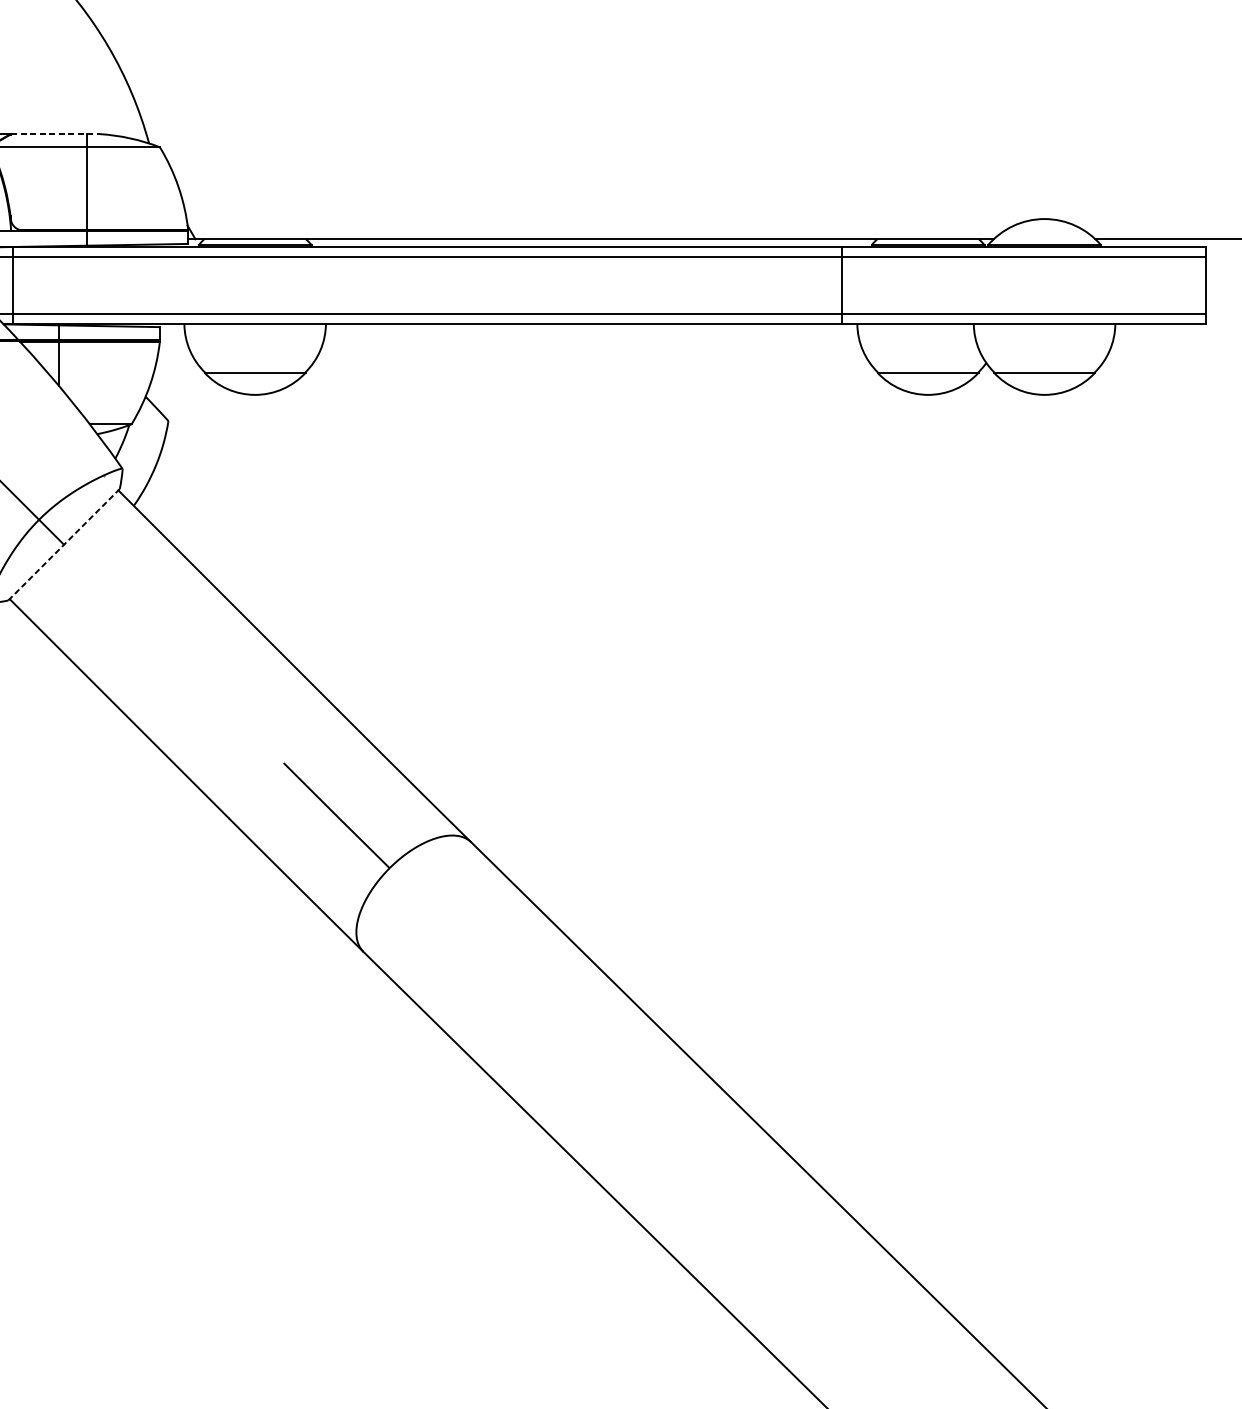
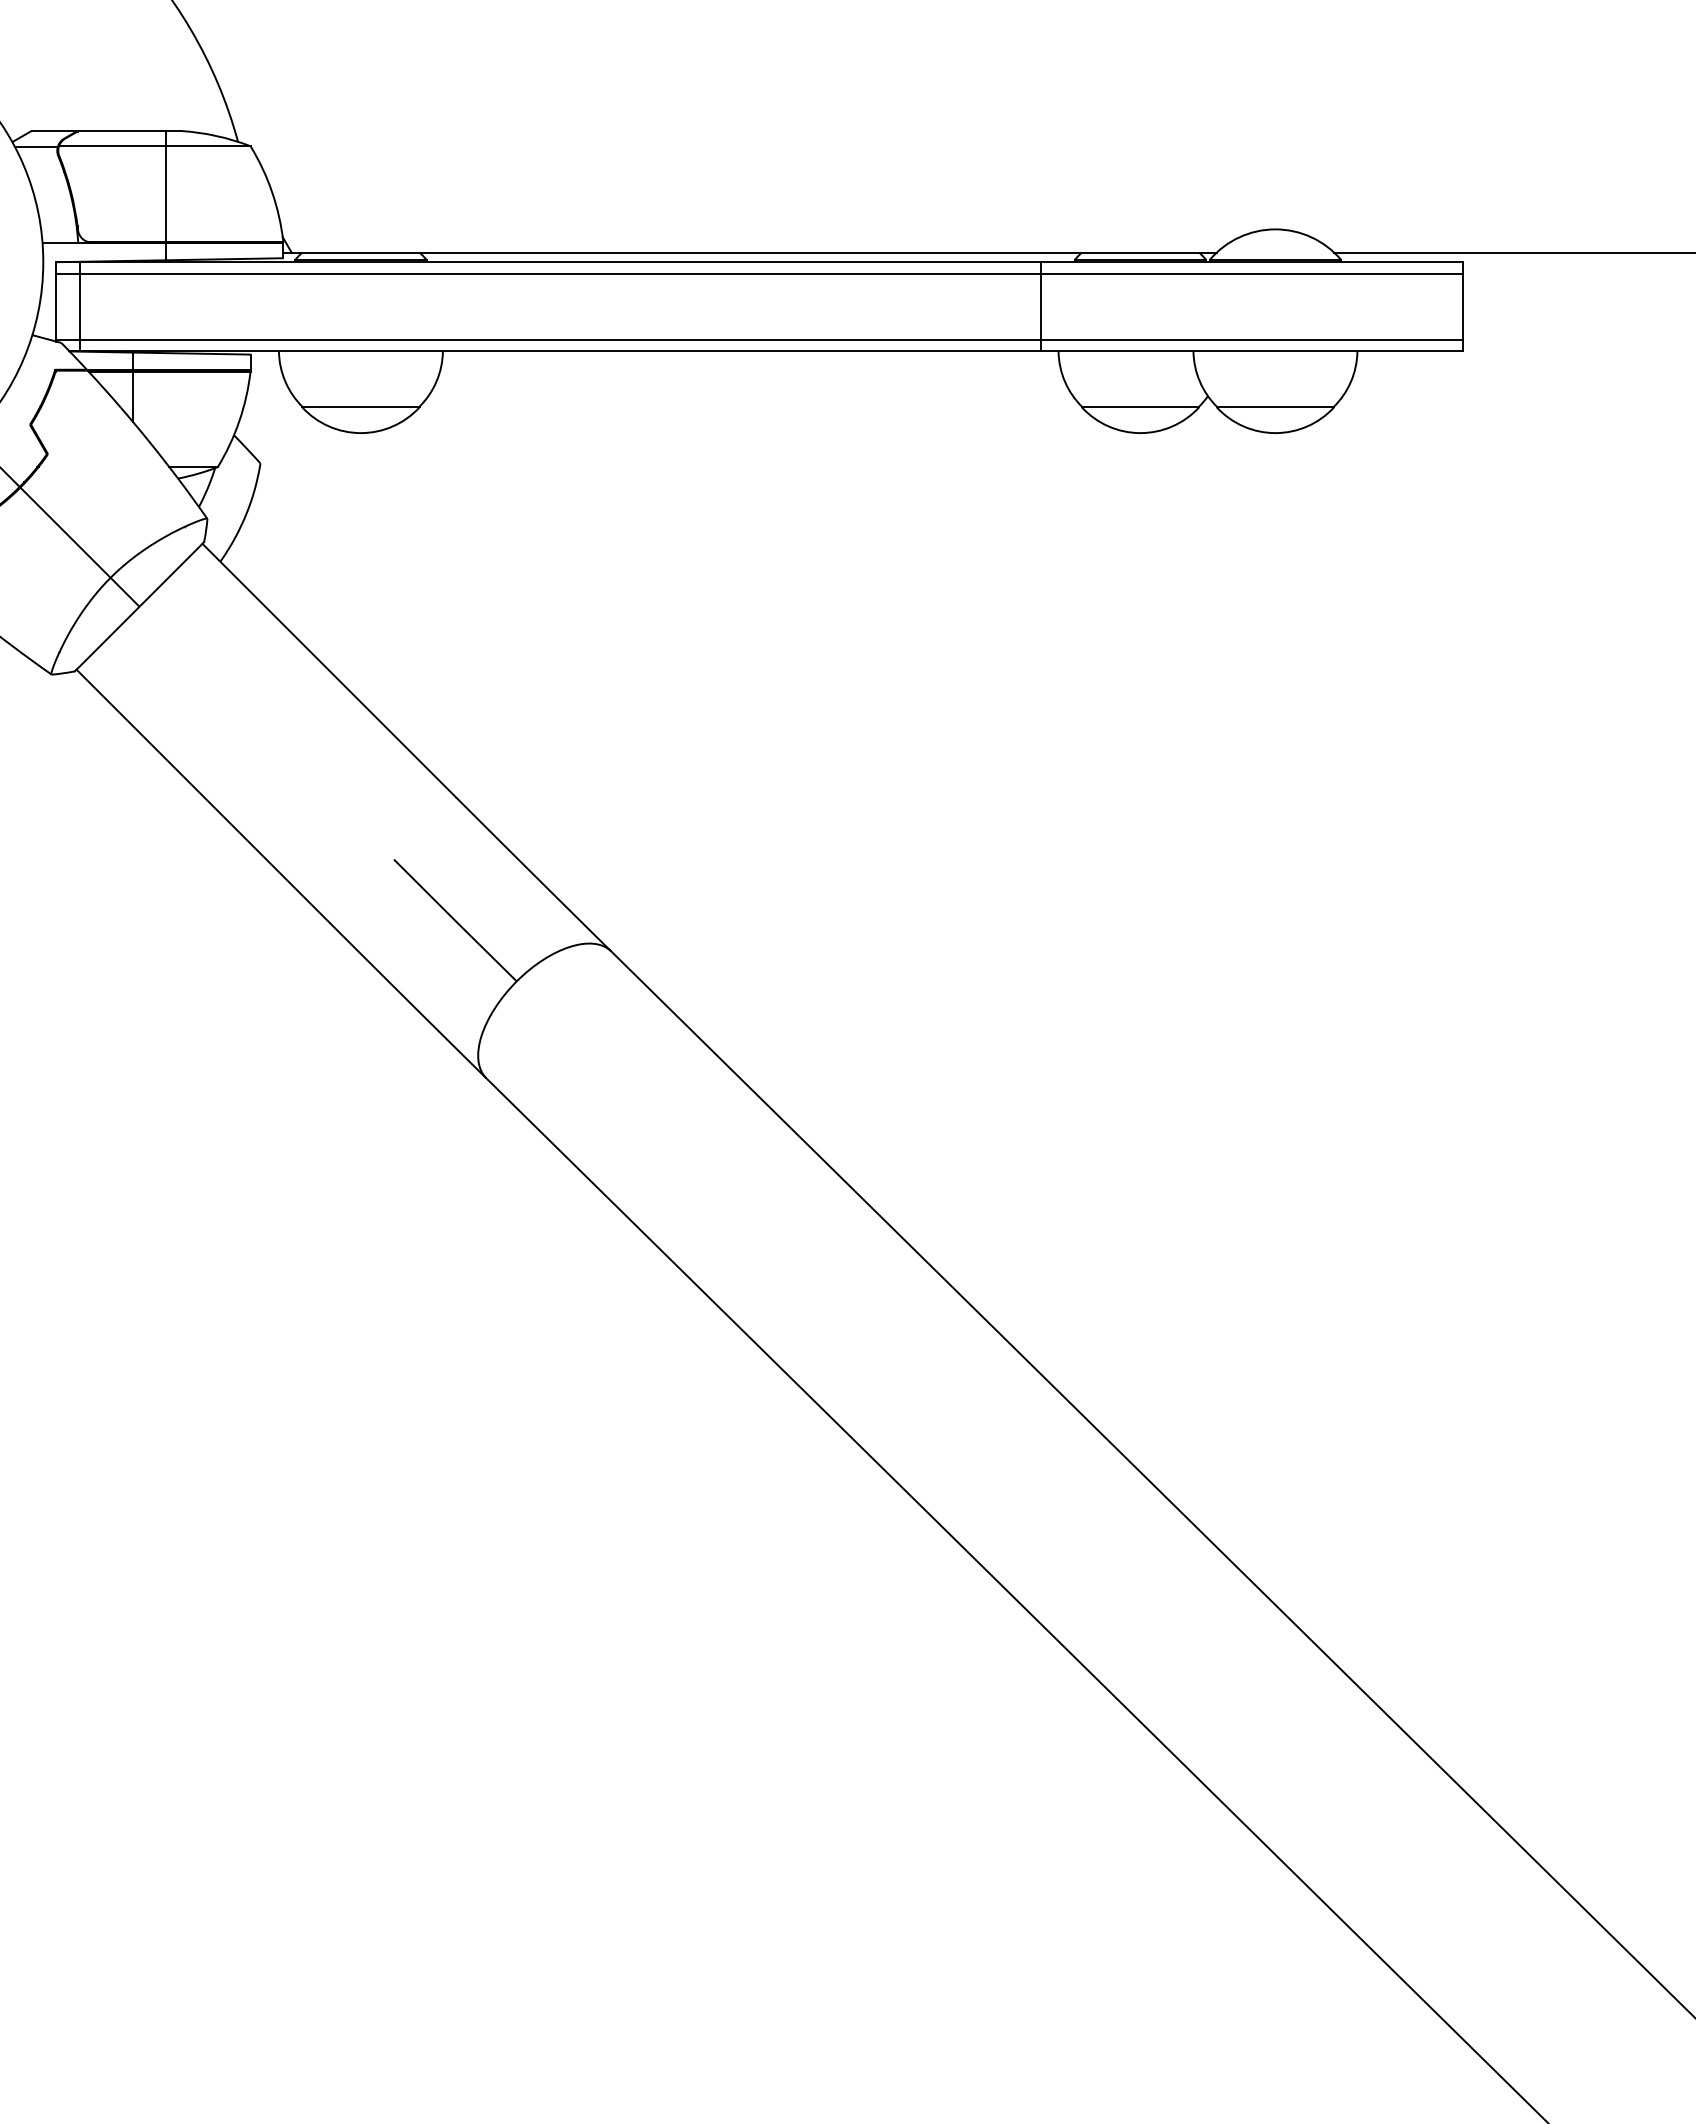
line: (56, 134) -> (130, 131), dashed -> solid
line: (64, 544) -> (139, 606), dashed -> solid

